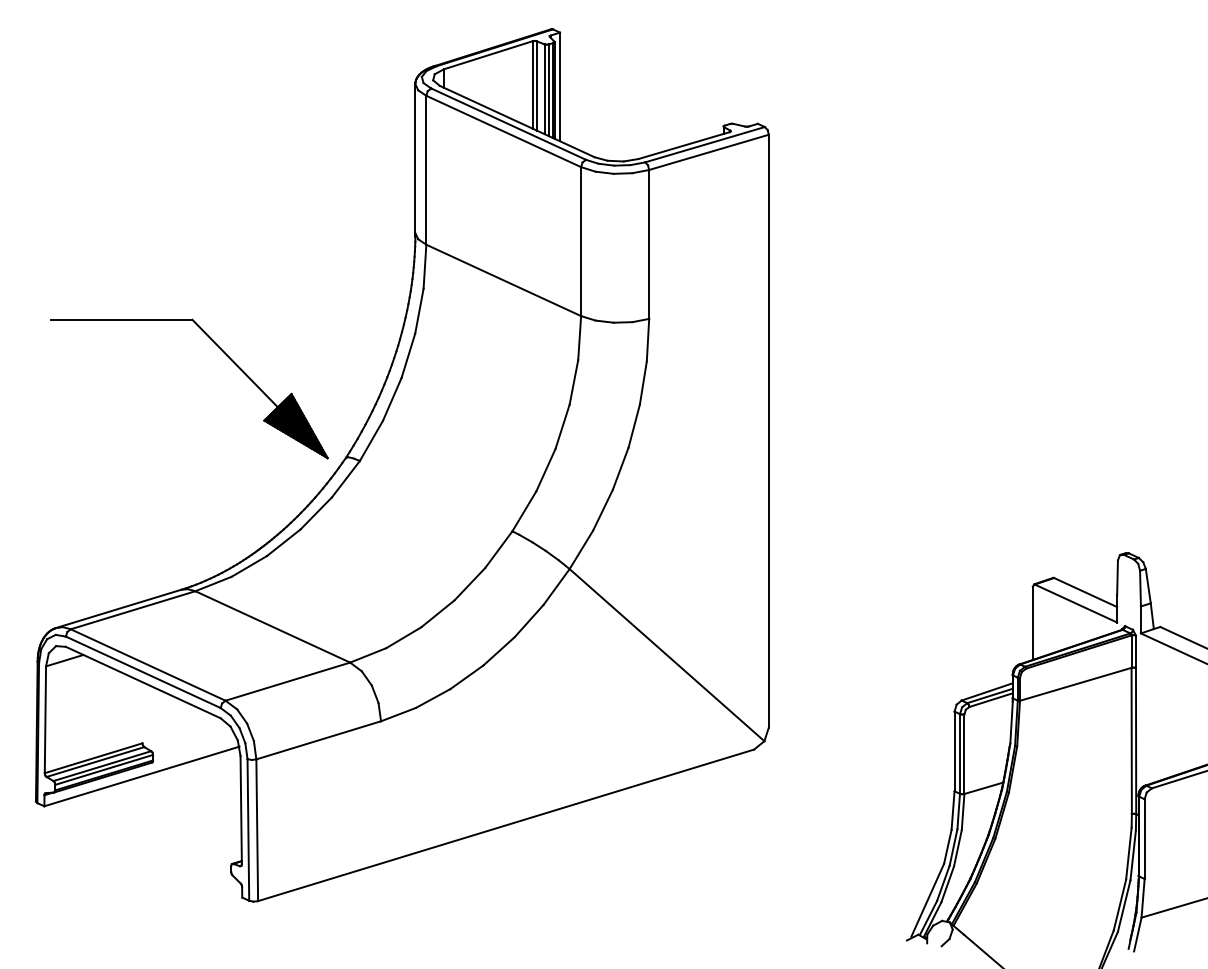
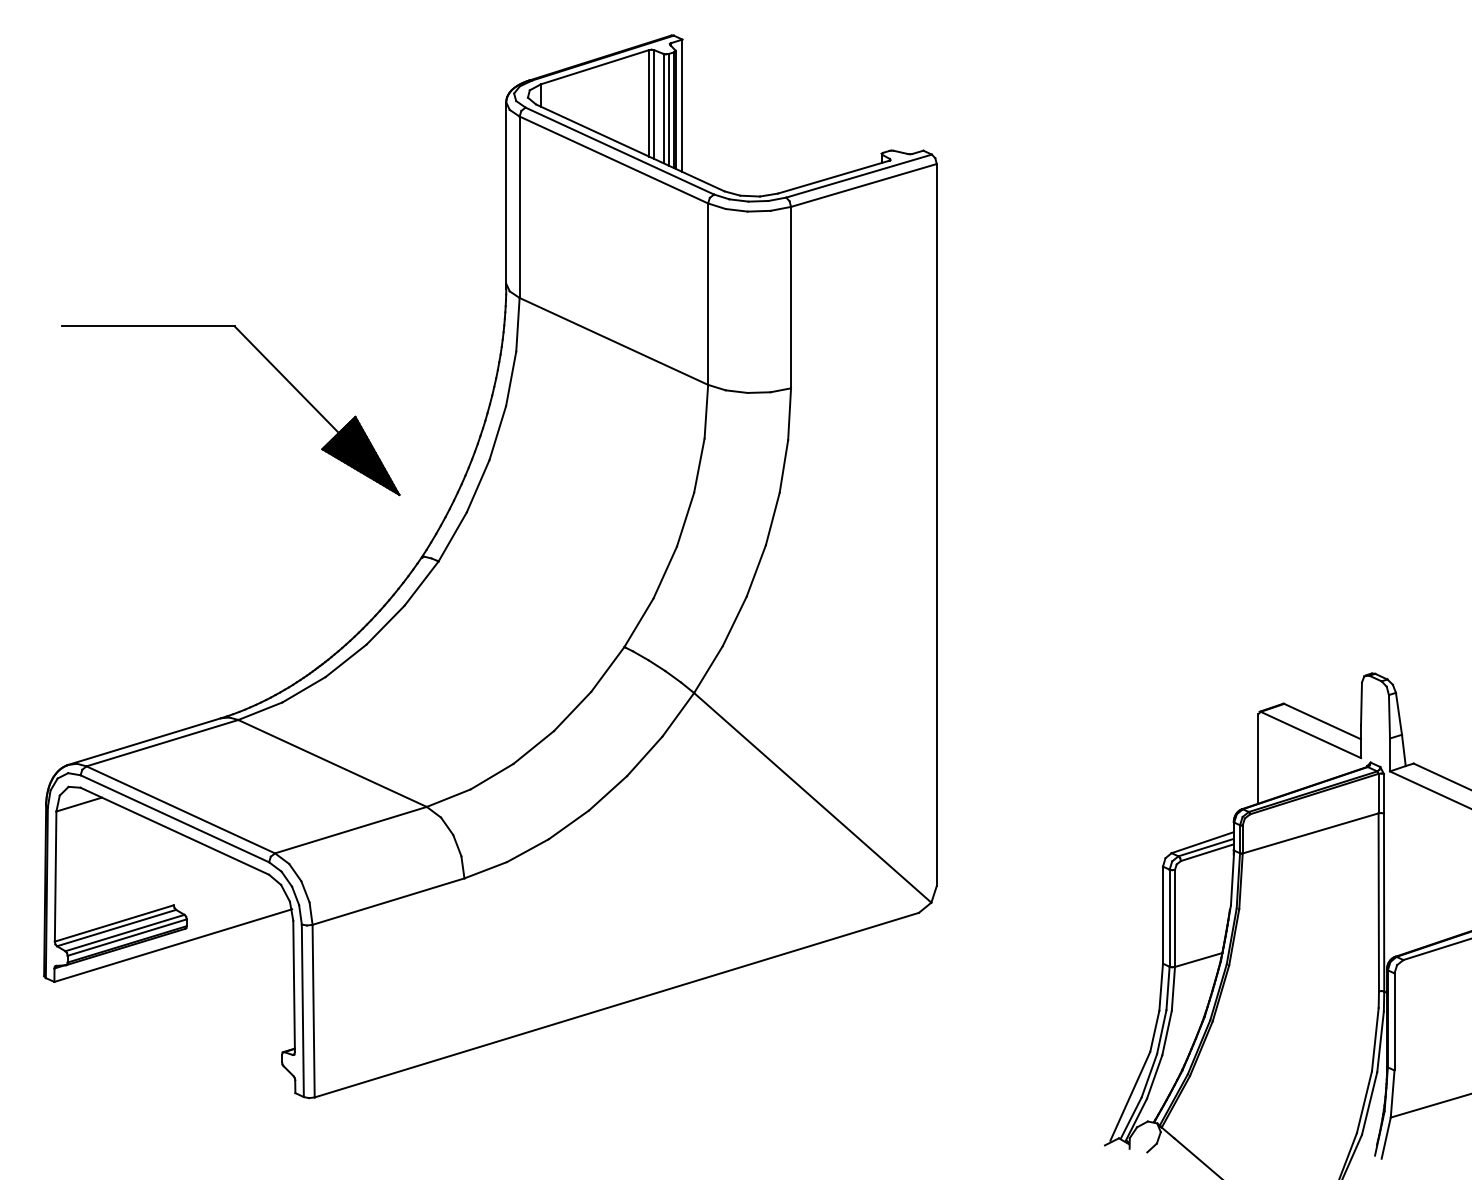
part: (224, 353) -> (273, 367), moved

